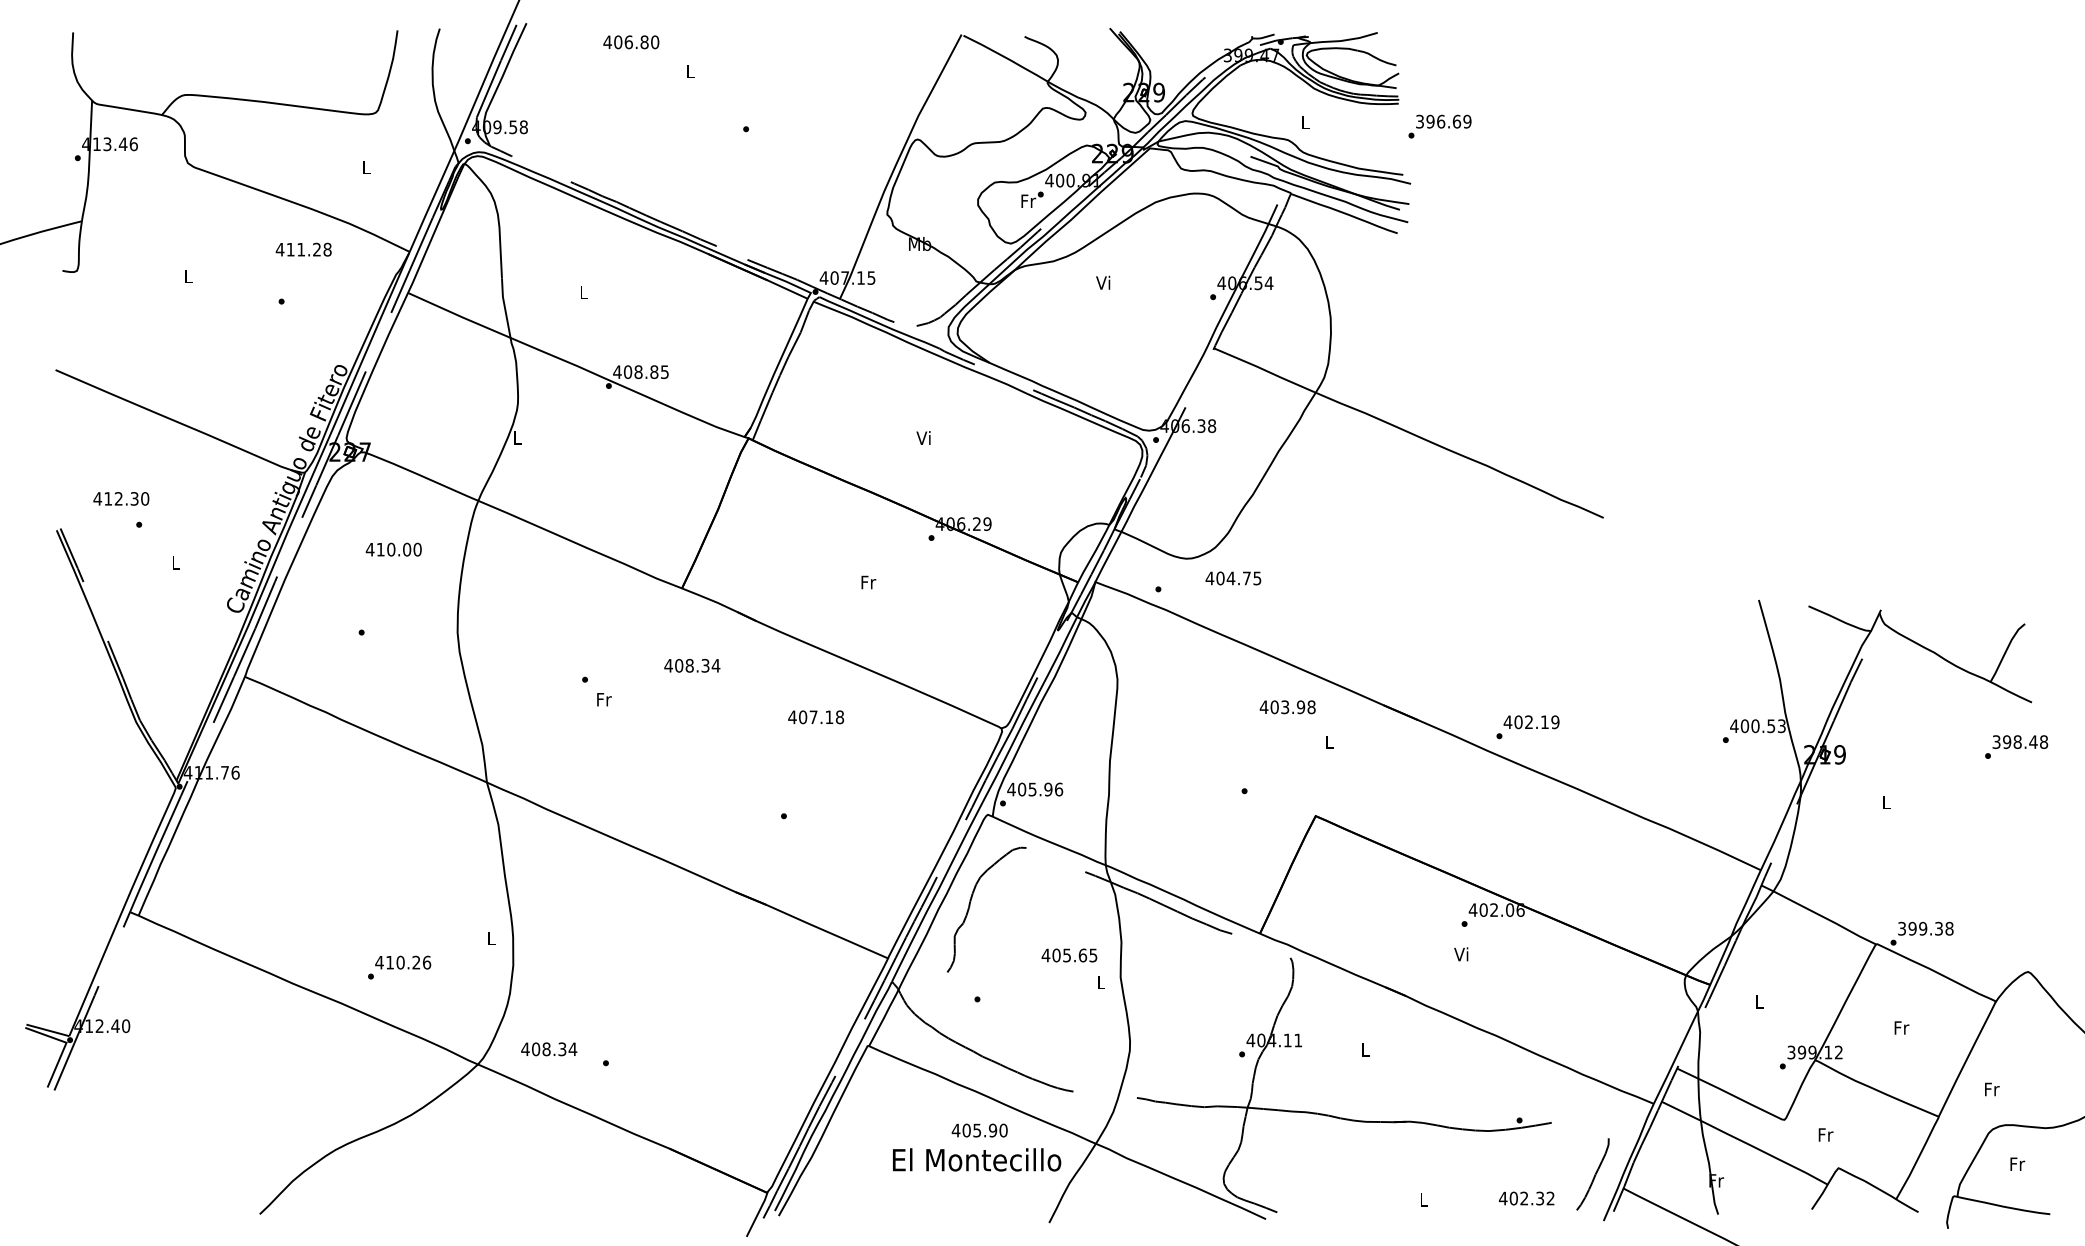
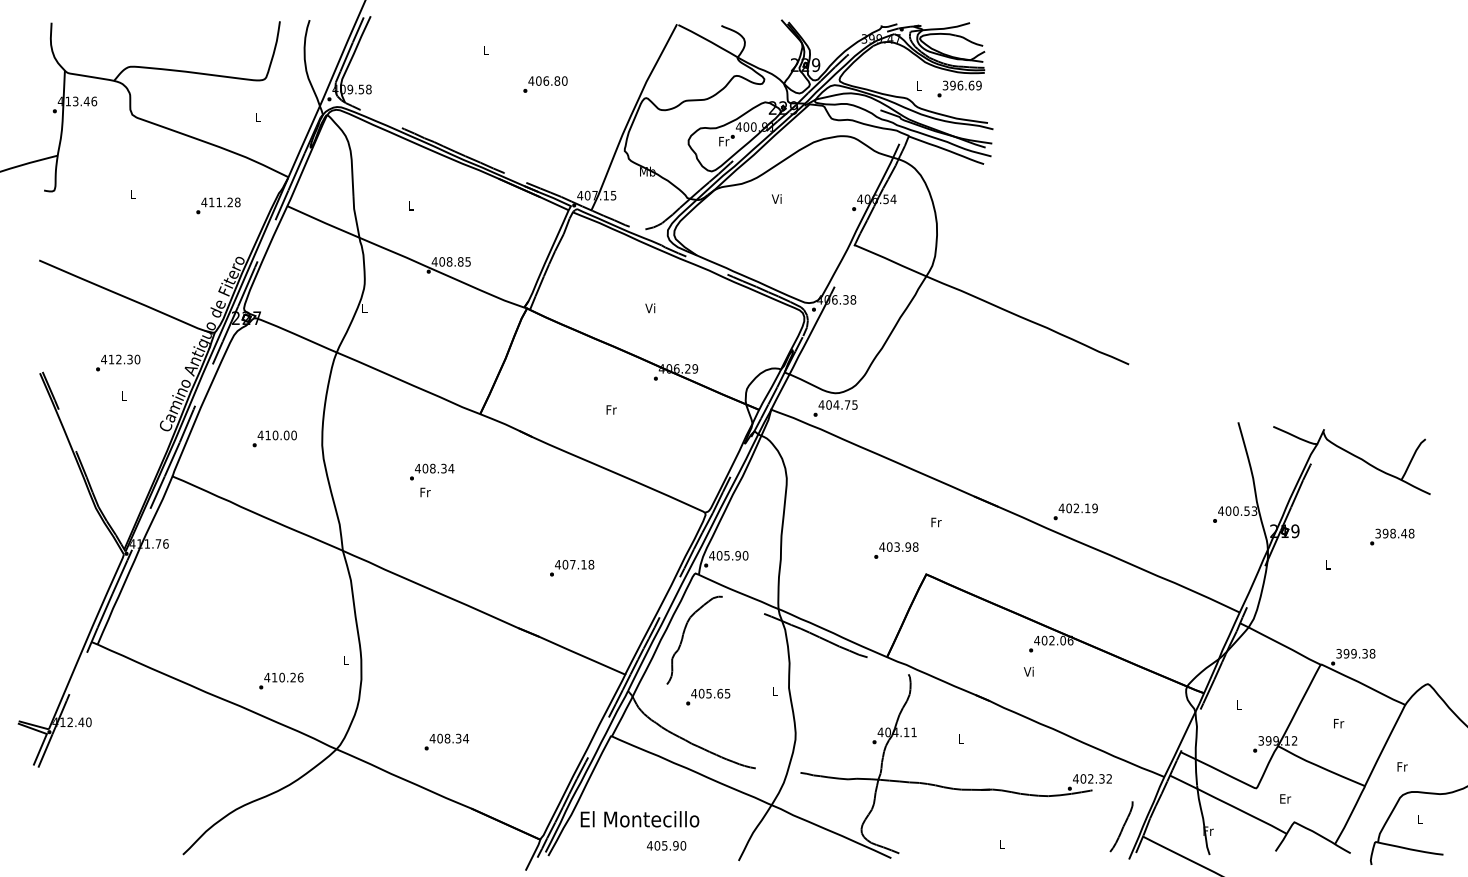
text: (631, 42) -> (548, 81), moved
text: (1439, 126) -> (959, 88), moved
text: (303, 249) -> (220, 202), moved
text: (121, 498) -> (120, 359), moved
text: (393, 549) -> (277, 435), moved
text: (1233, 578) -> (838, 405), moved
text: (692, 665) -> (434, 468), moved
text: (1287, 707) -> (898, 547), moved
text: (816, 717) -> (574, 564), moved
text: (1330, 741) -> (936, 521), L -> Fr
text: (2016, 746) -> (1392, 536), moved
text: (1059, 789) -> (745, 555), 405.96 -> 405.90
text: (1069, 955) -> (710, 693), moved
text: (549, 1049) -> (449, 738), moved
text: (979, 1130) -> (666, 845), moved
text: (1825, 1134) -> (1285, 798), Fr -> Er
text: (977, 1159) -> (640, 819), moved
text: (2017, 1163) -> (1420, 819), Fr -> L
text: (1526, 1198) -> (1092, 778), moved

